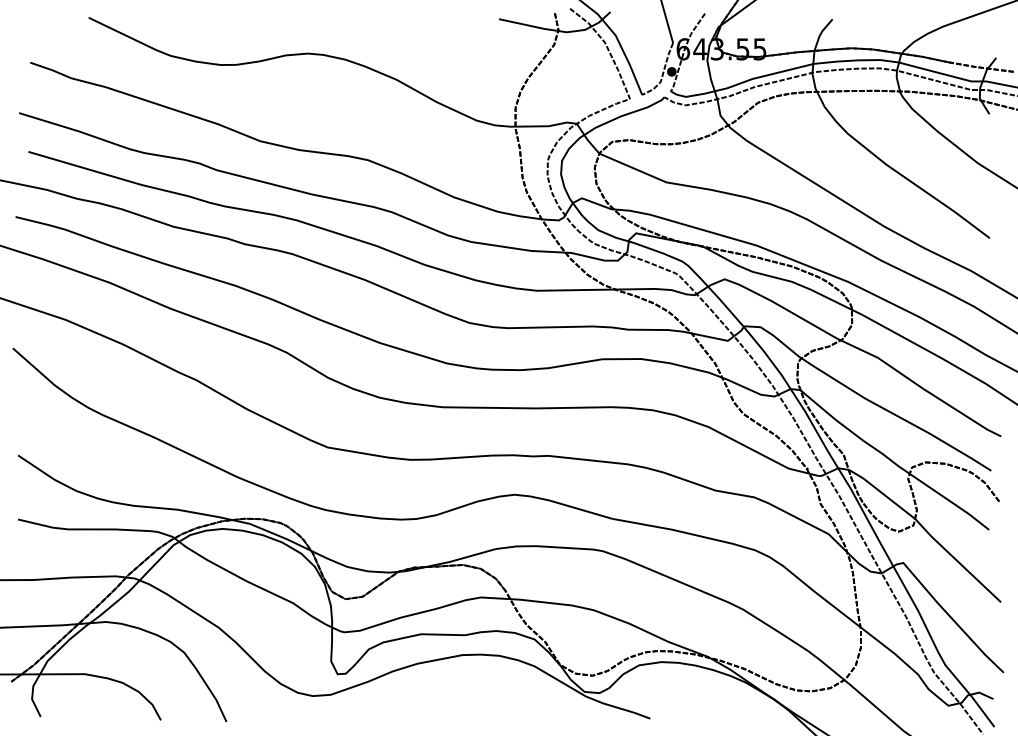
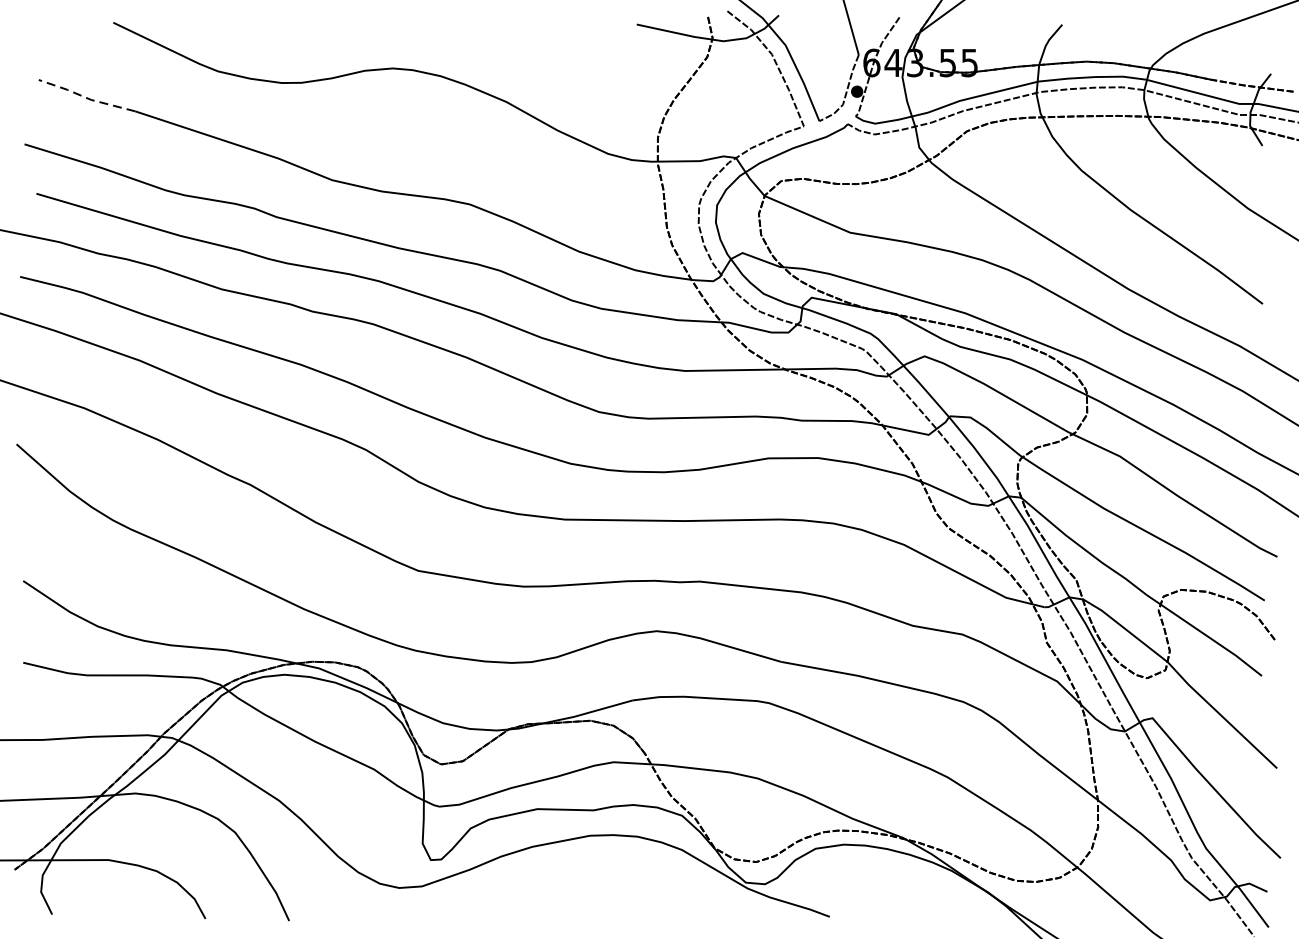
line: (66, 76) -> (85, 97), solid -> dashed

